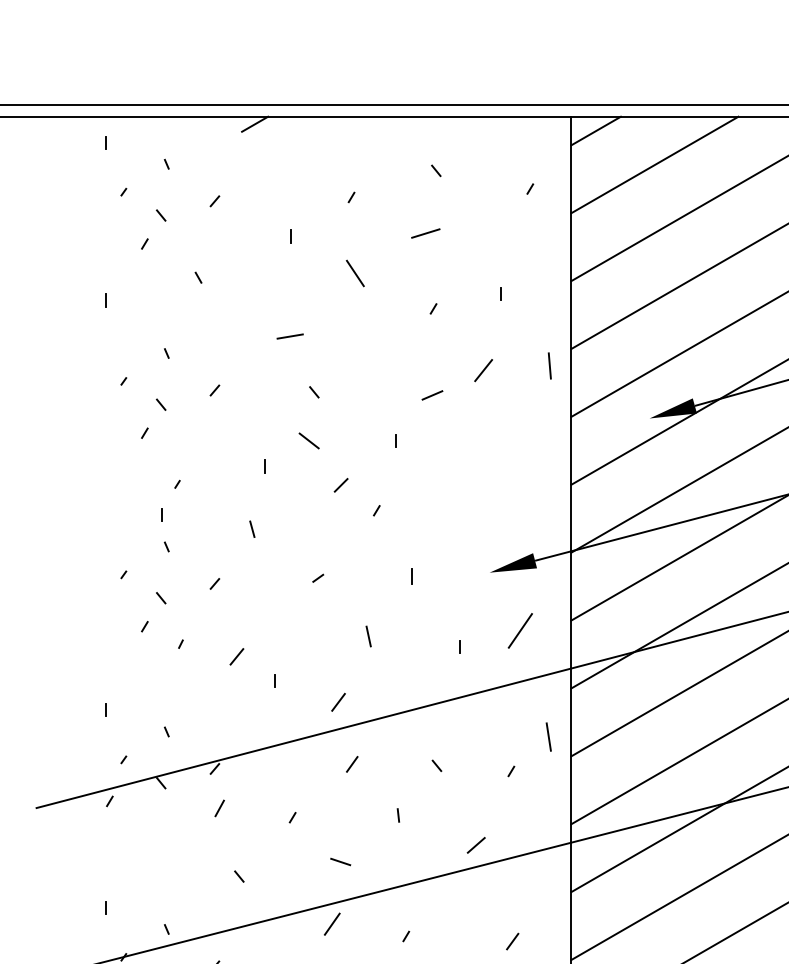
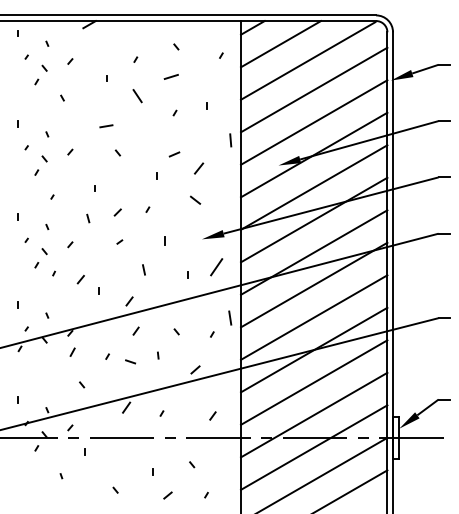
line: (104, 299) -> (17, 123), moved
line: (484, 370) -> (199, 168), moved
line: (309, 439) -> (195, 199), moved
line: (340, 485) -> (117, 212), moved
line: (160, 514) -> (17, 216), moved
line: (340, 861) -> (130, 361), moved

